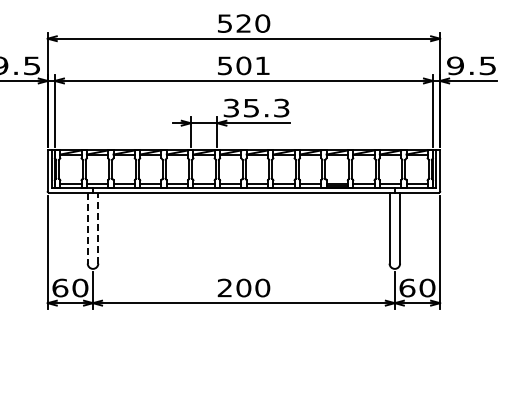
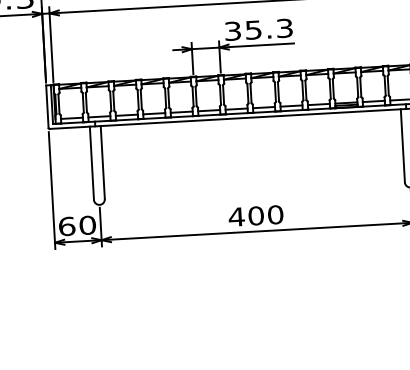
line: (98, 227) -> (102, 161), dashed -> solid
line: (87, 228) -> (91, 163), dashed -> solid
text: (224, 287) -> (236, 216), 200 -> 400

